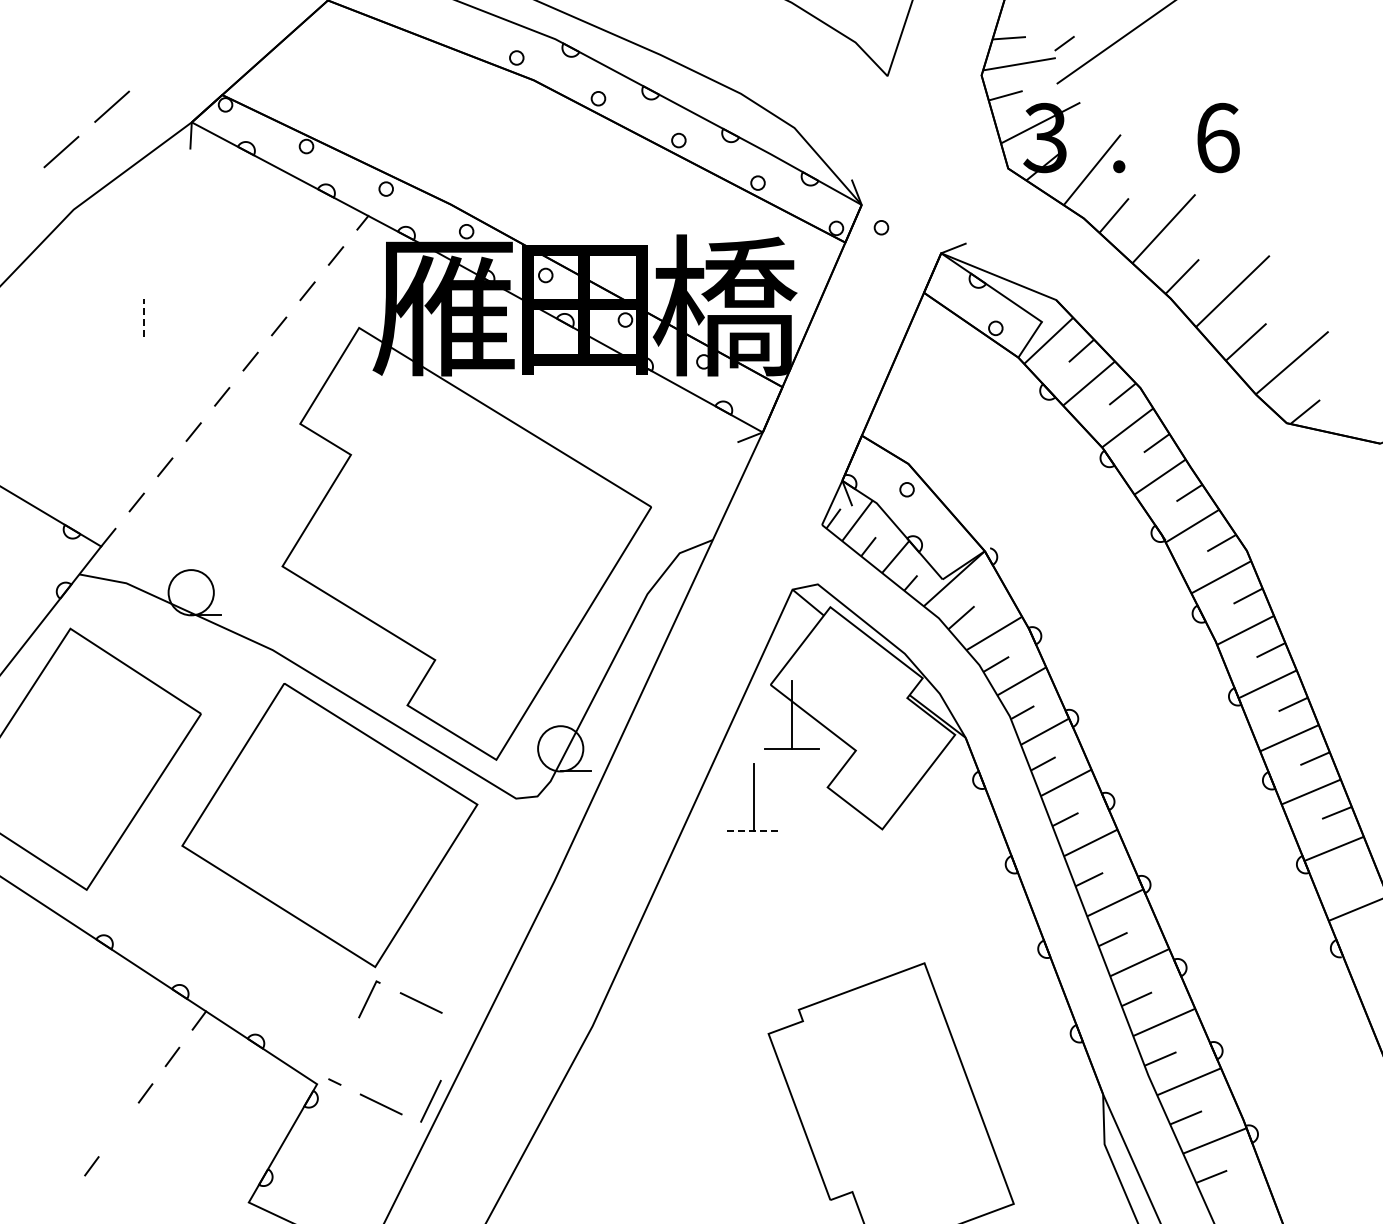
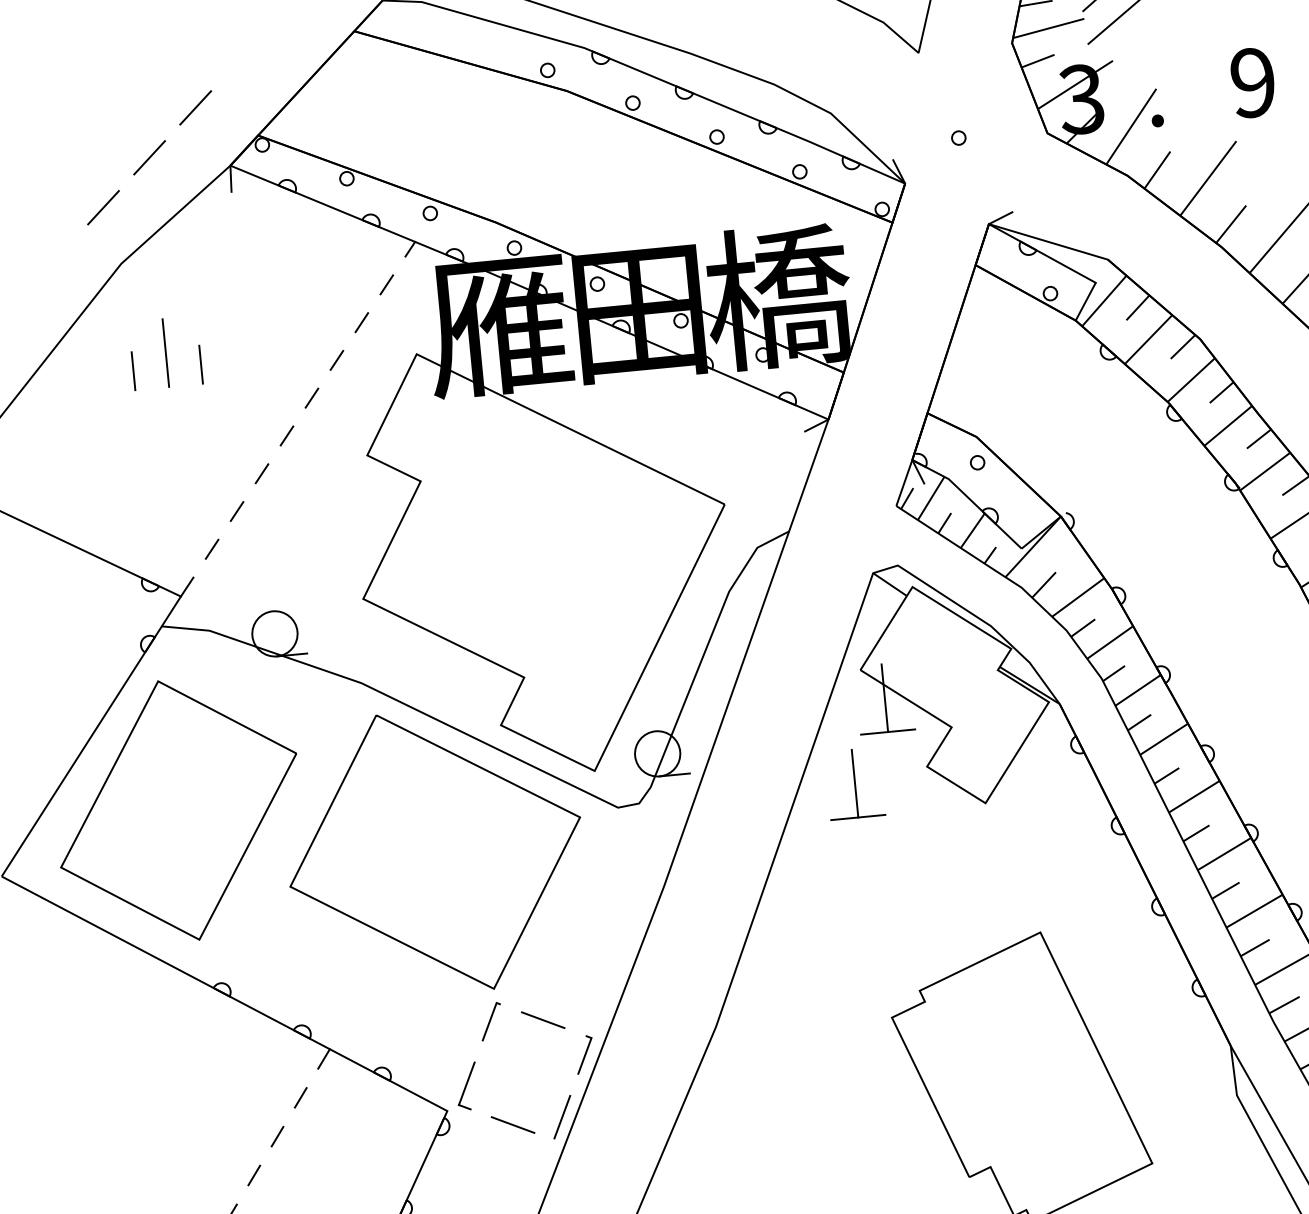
line: (162, 61) -> (195, 107), added
text: (1217, 137) -> (1252, 82), 6 -> 9
circle: (881, 227) -> (958, 137), moved
line: (109, 302) -> (165, 352), added
line: (75, 317) -> (133, 371), added
line: (143, 317) -> (201, 364), dashed -> solid
line: (754, 831) -> (858, 817), dashed -> solid
line: (459, 1041) -> (584, 1054), added
line: (338, 1058) -> (466, 1083), added
line: (118, 1129) -> (253, 1175), added

